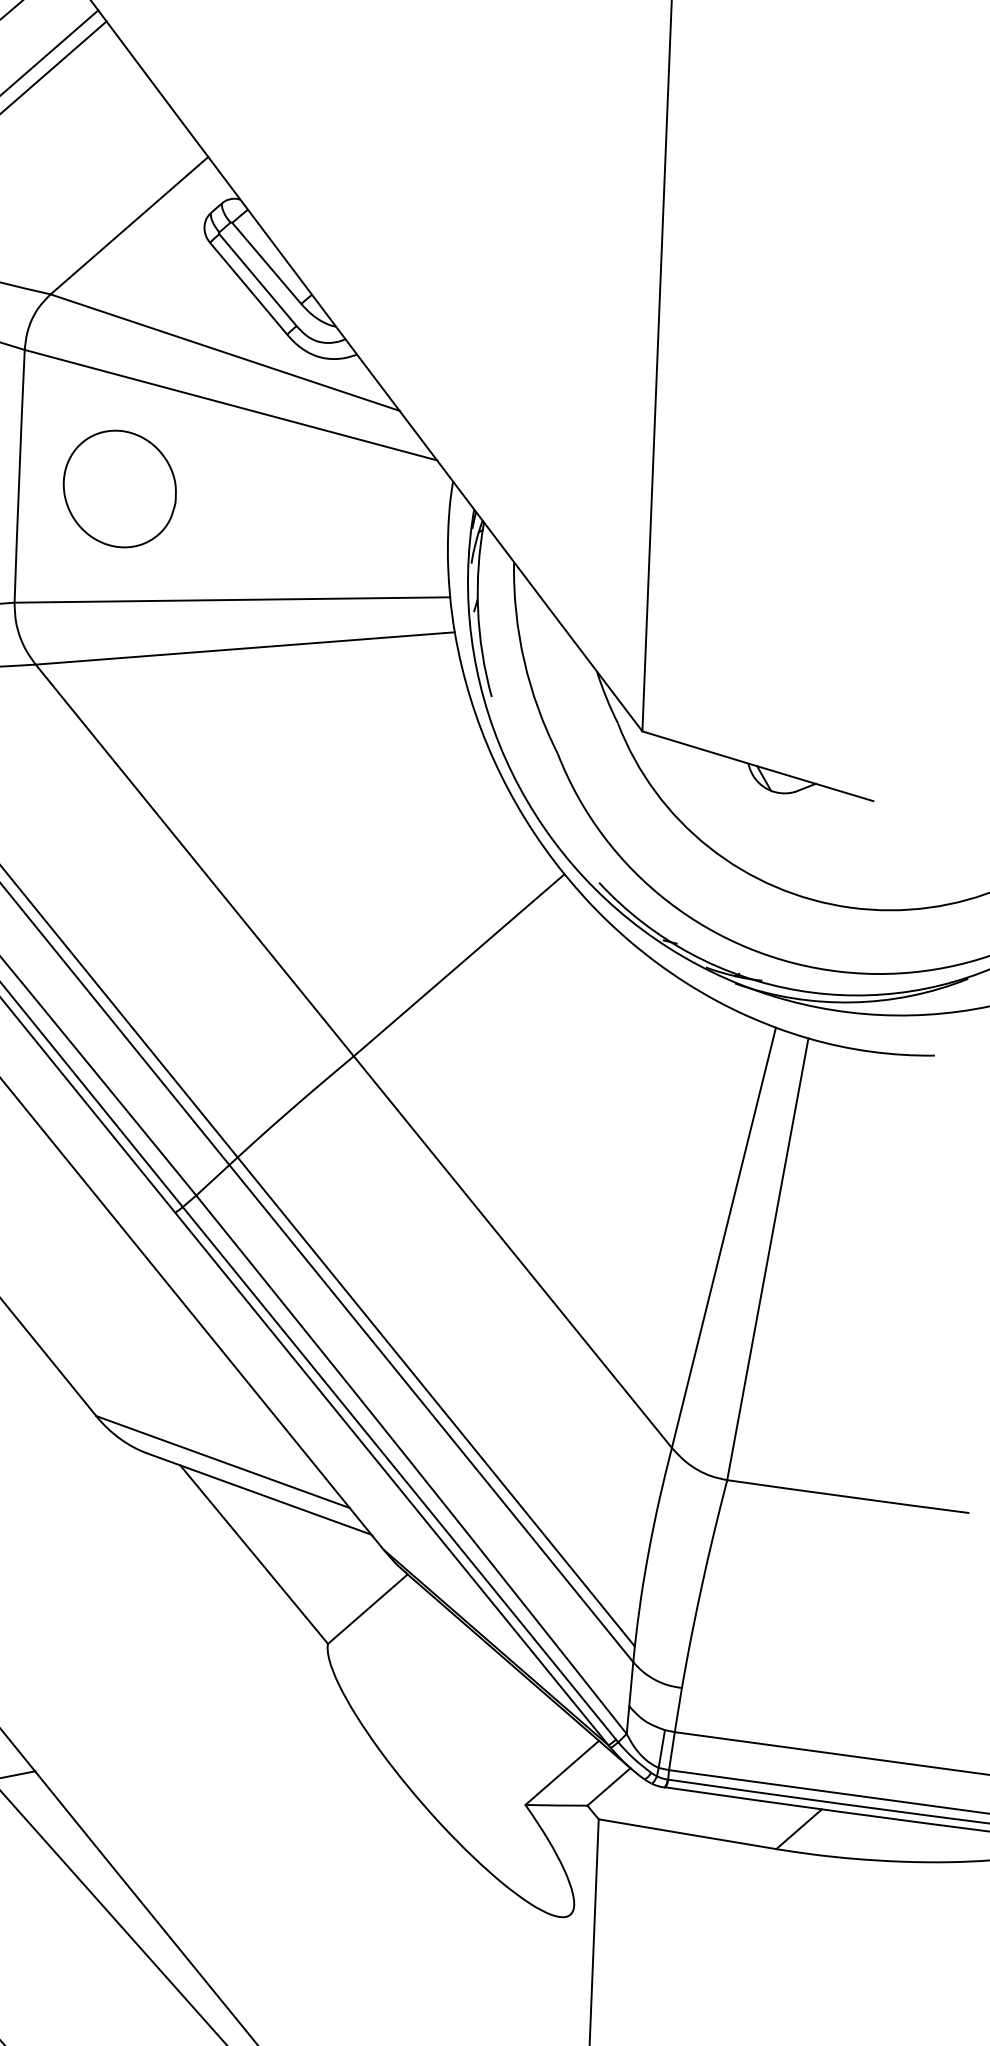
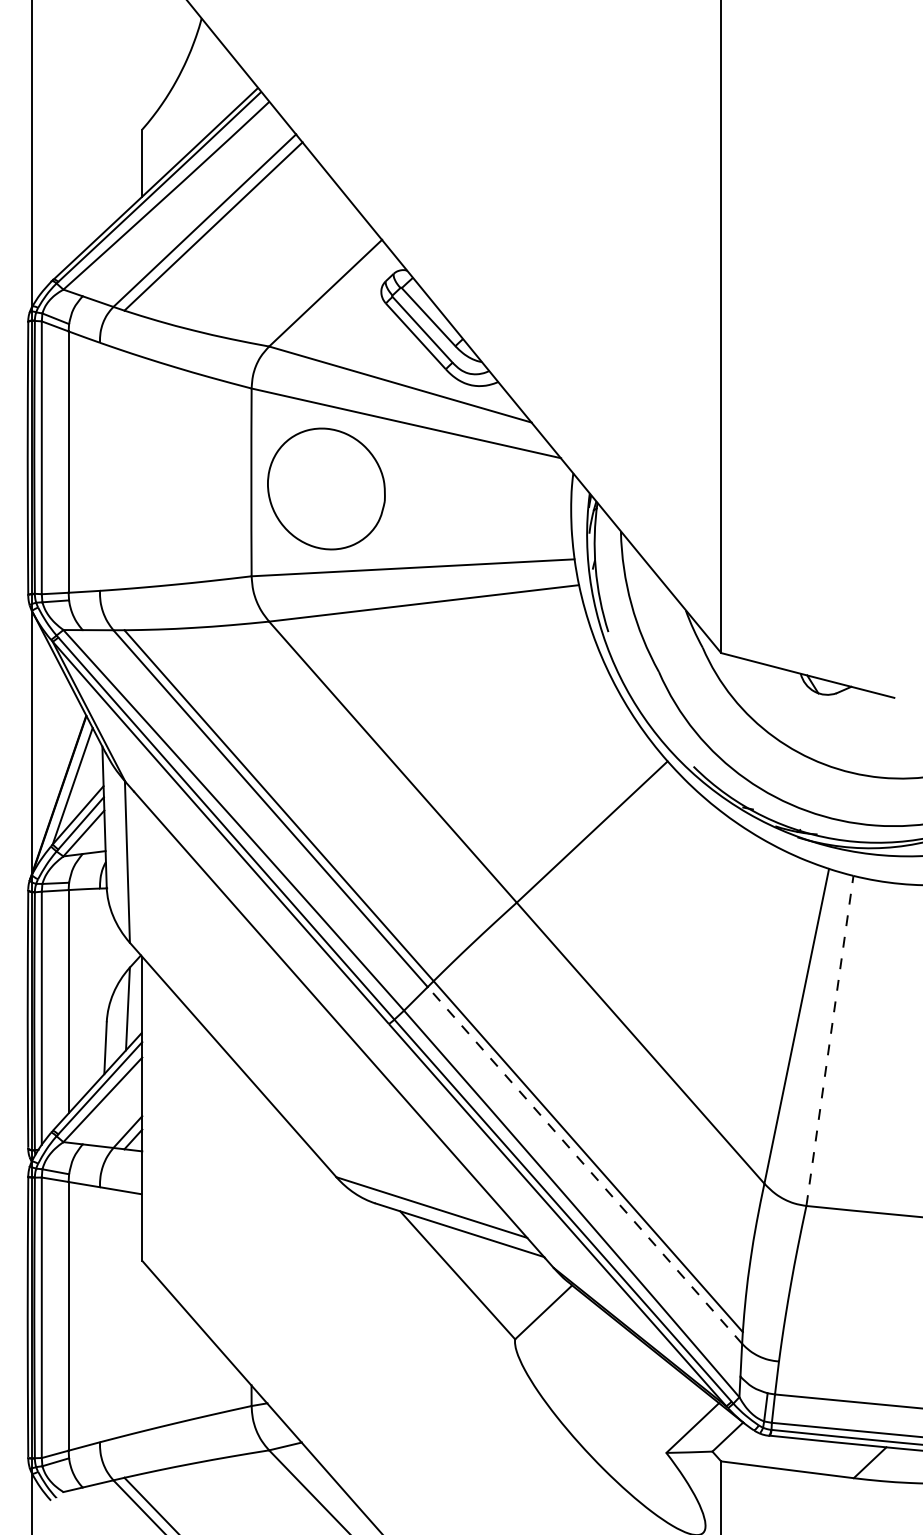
part: (118, 488) -> (325, 488), size x1.4
line: (767, 1258) -> (829, 1040), solid -> dashed
line: (430, 1413) -> (584, 1165), solid -> dashed

